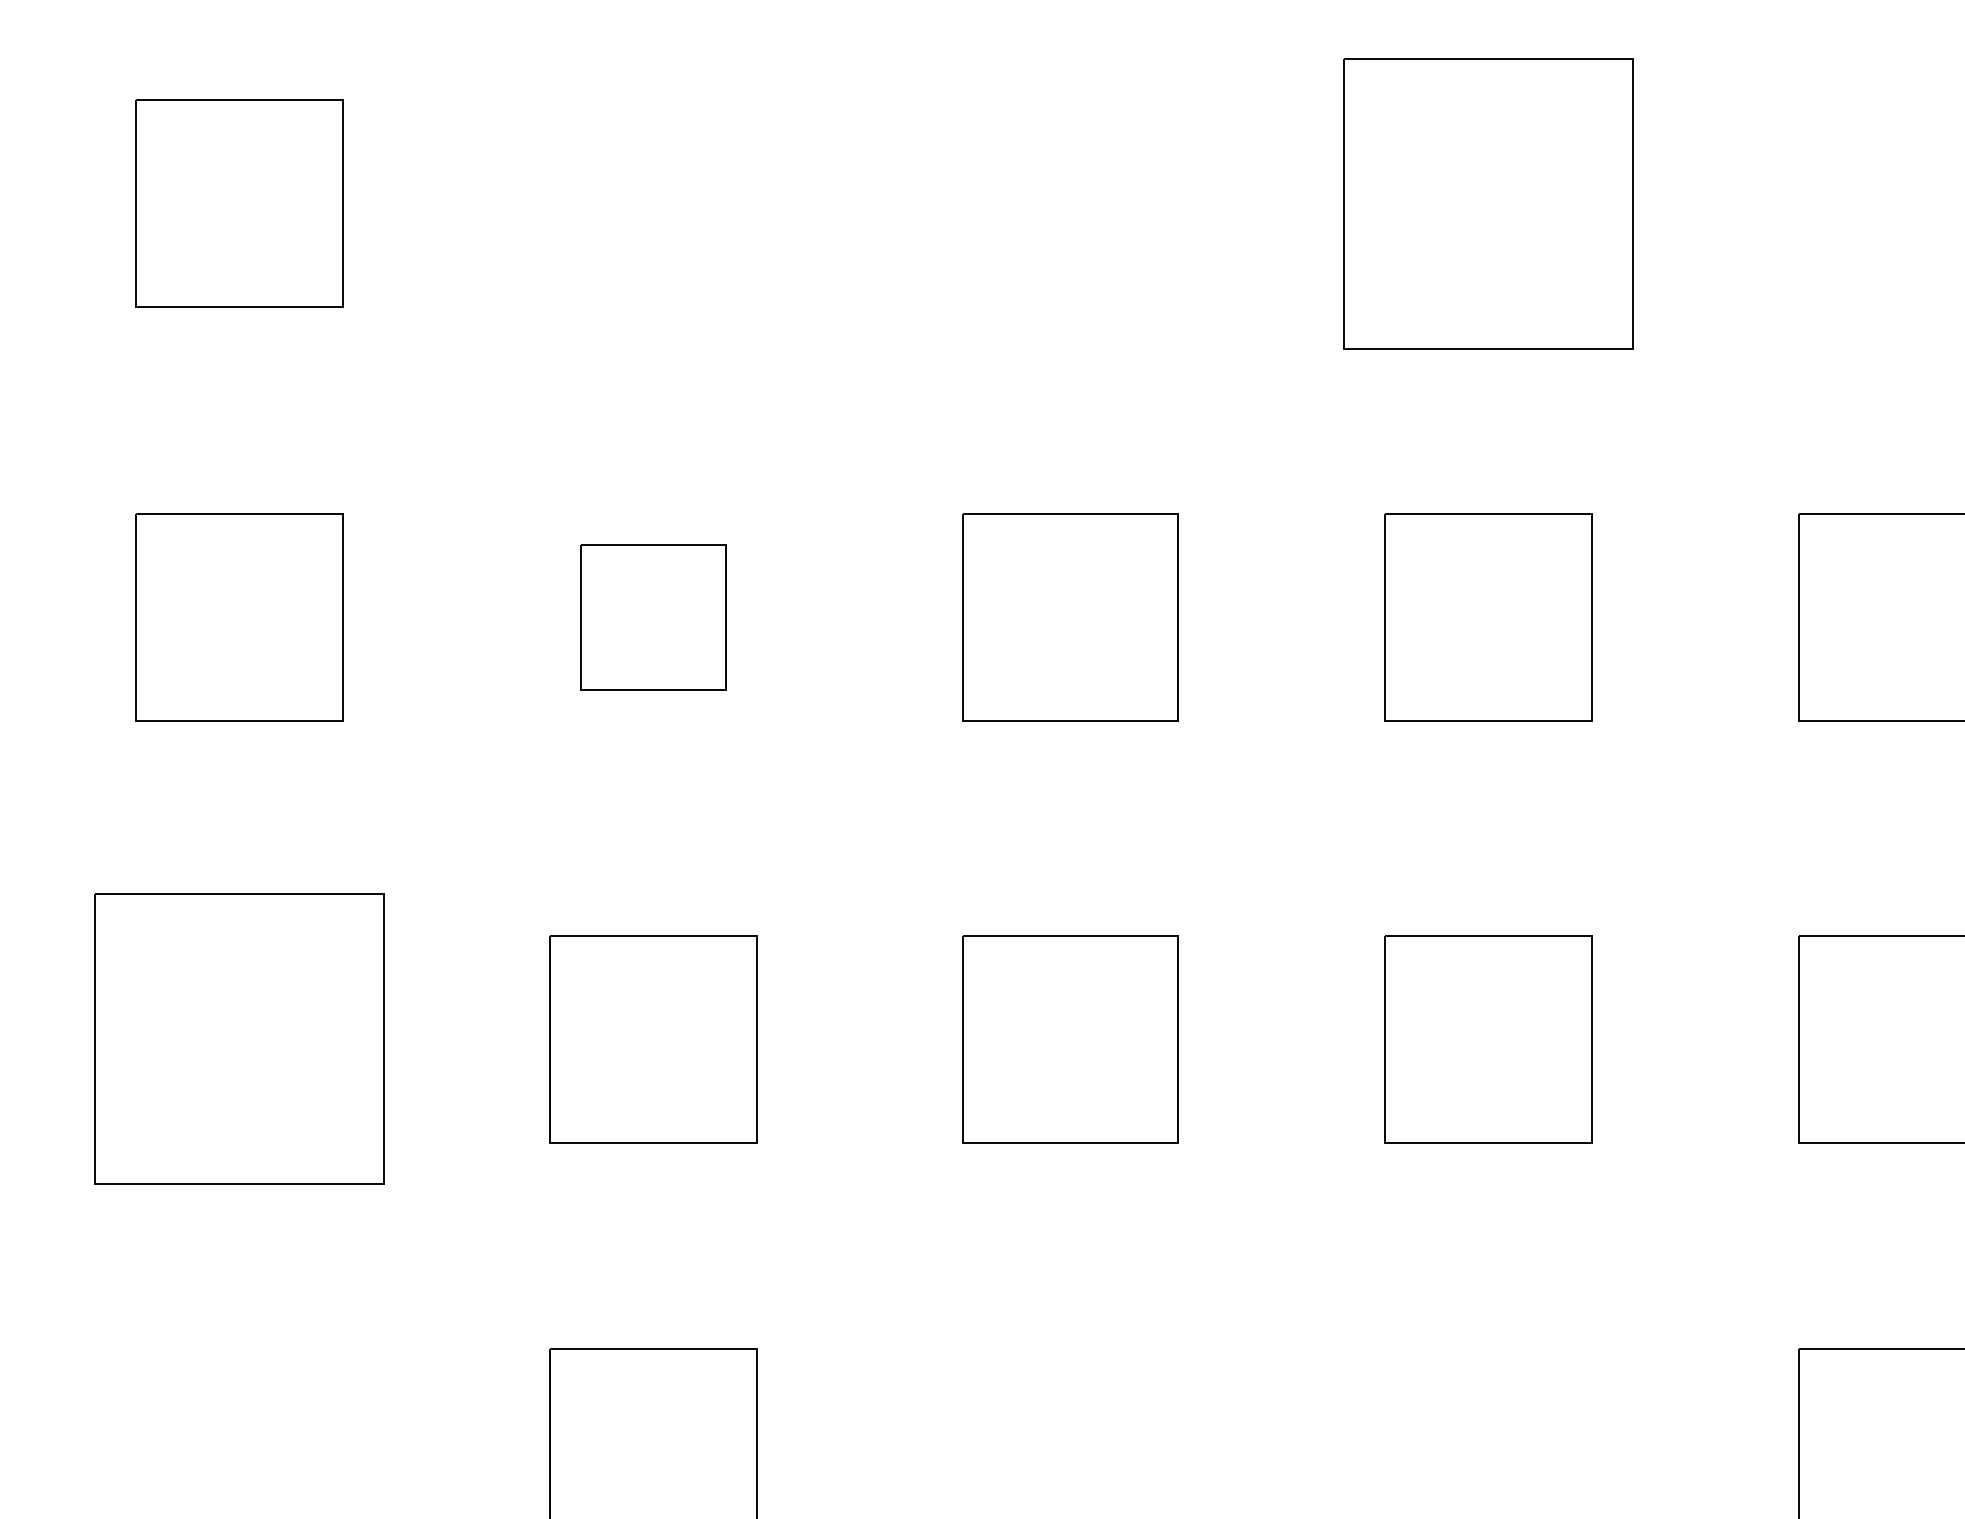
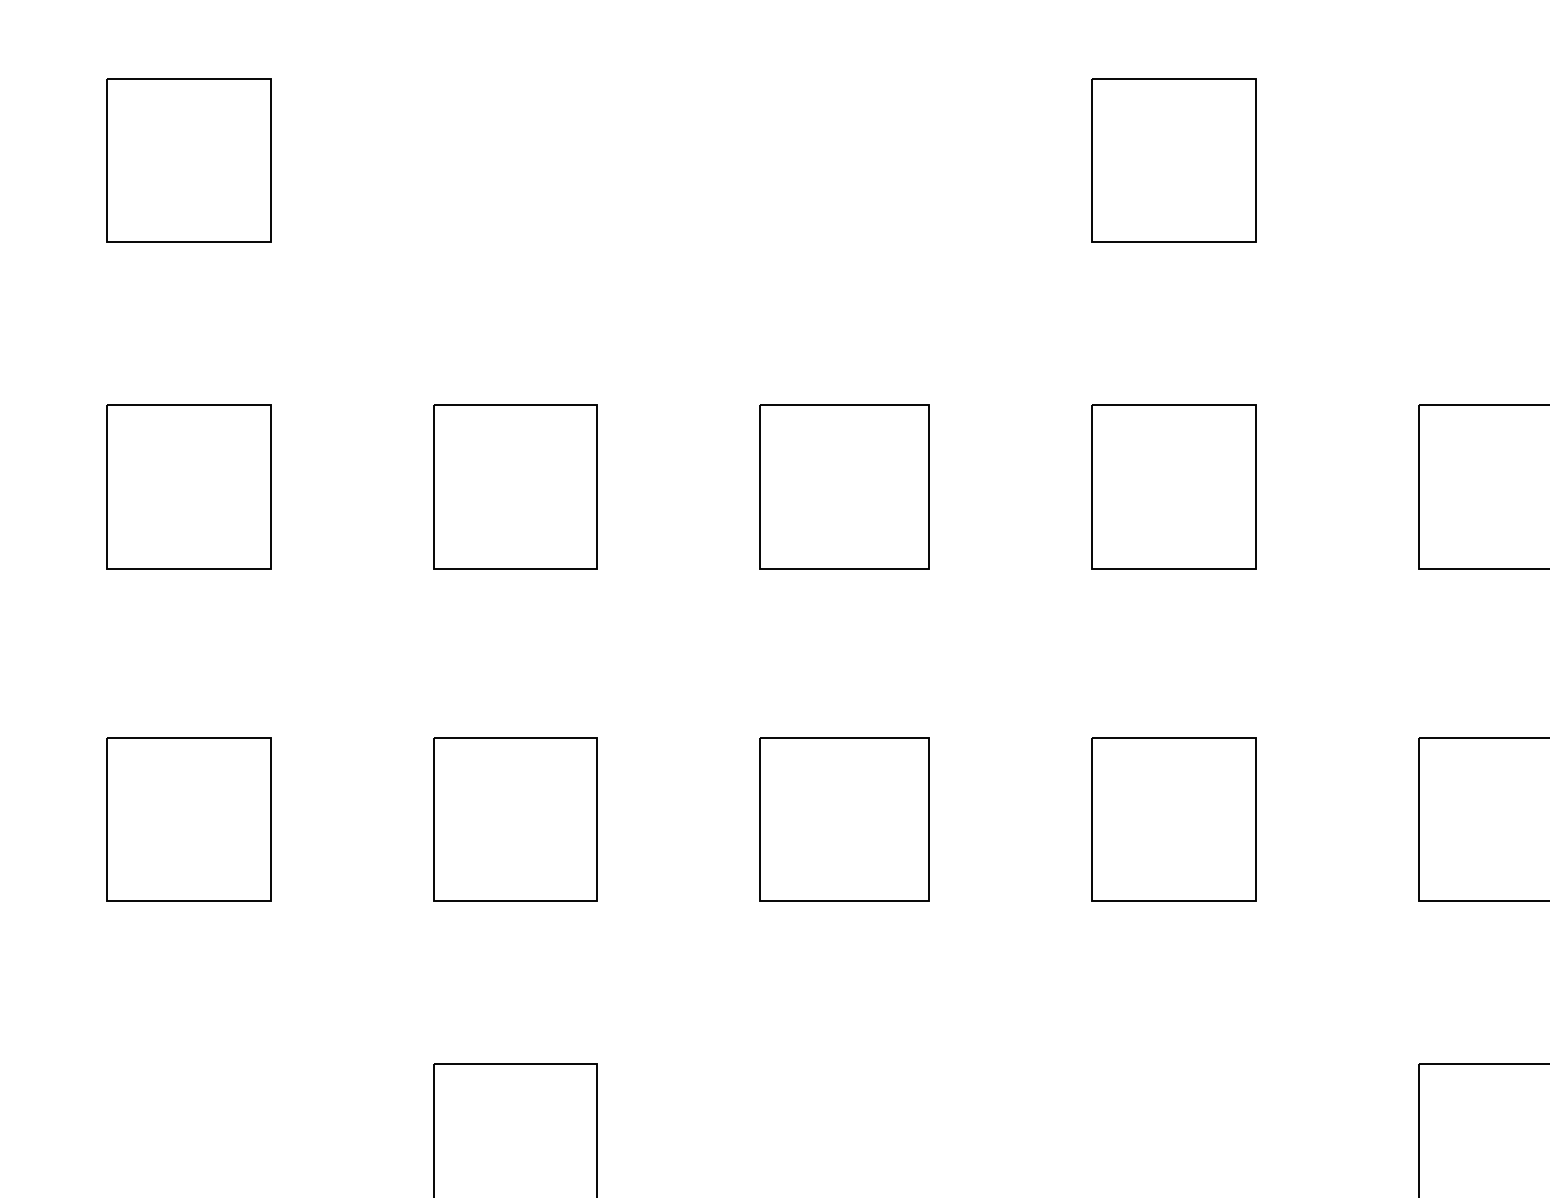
part: (1487, 203) -> (1173, 160), size x0.71
part: (653, 616) -> (515, 486), size x1.43
part: (238, 1039) -> (188, 819), size x0.71

